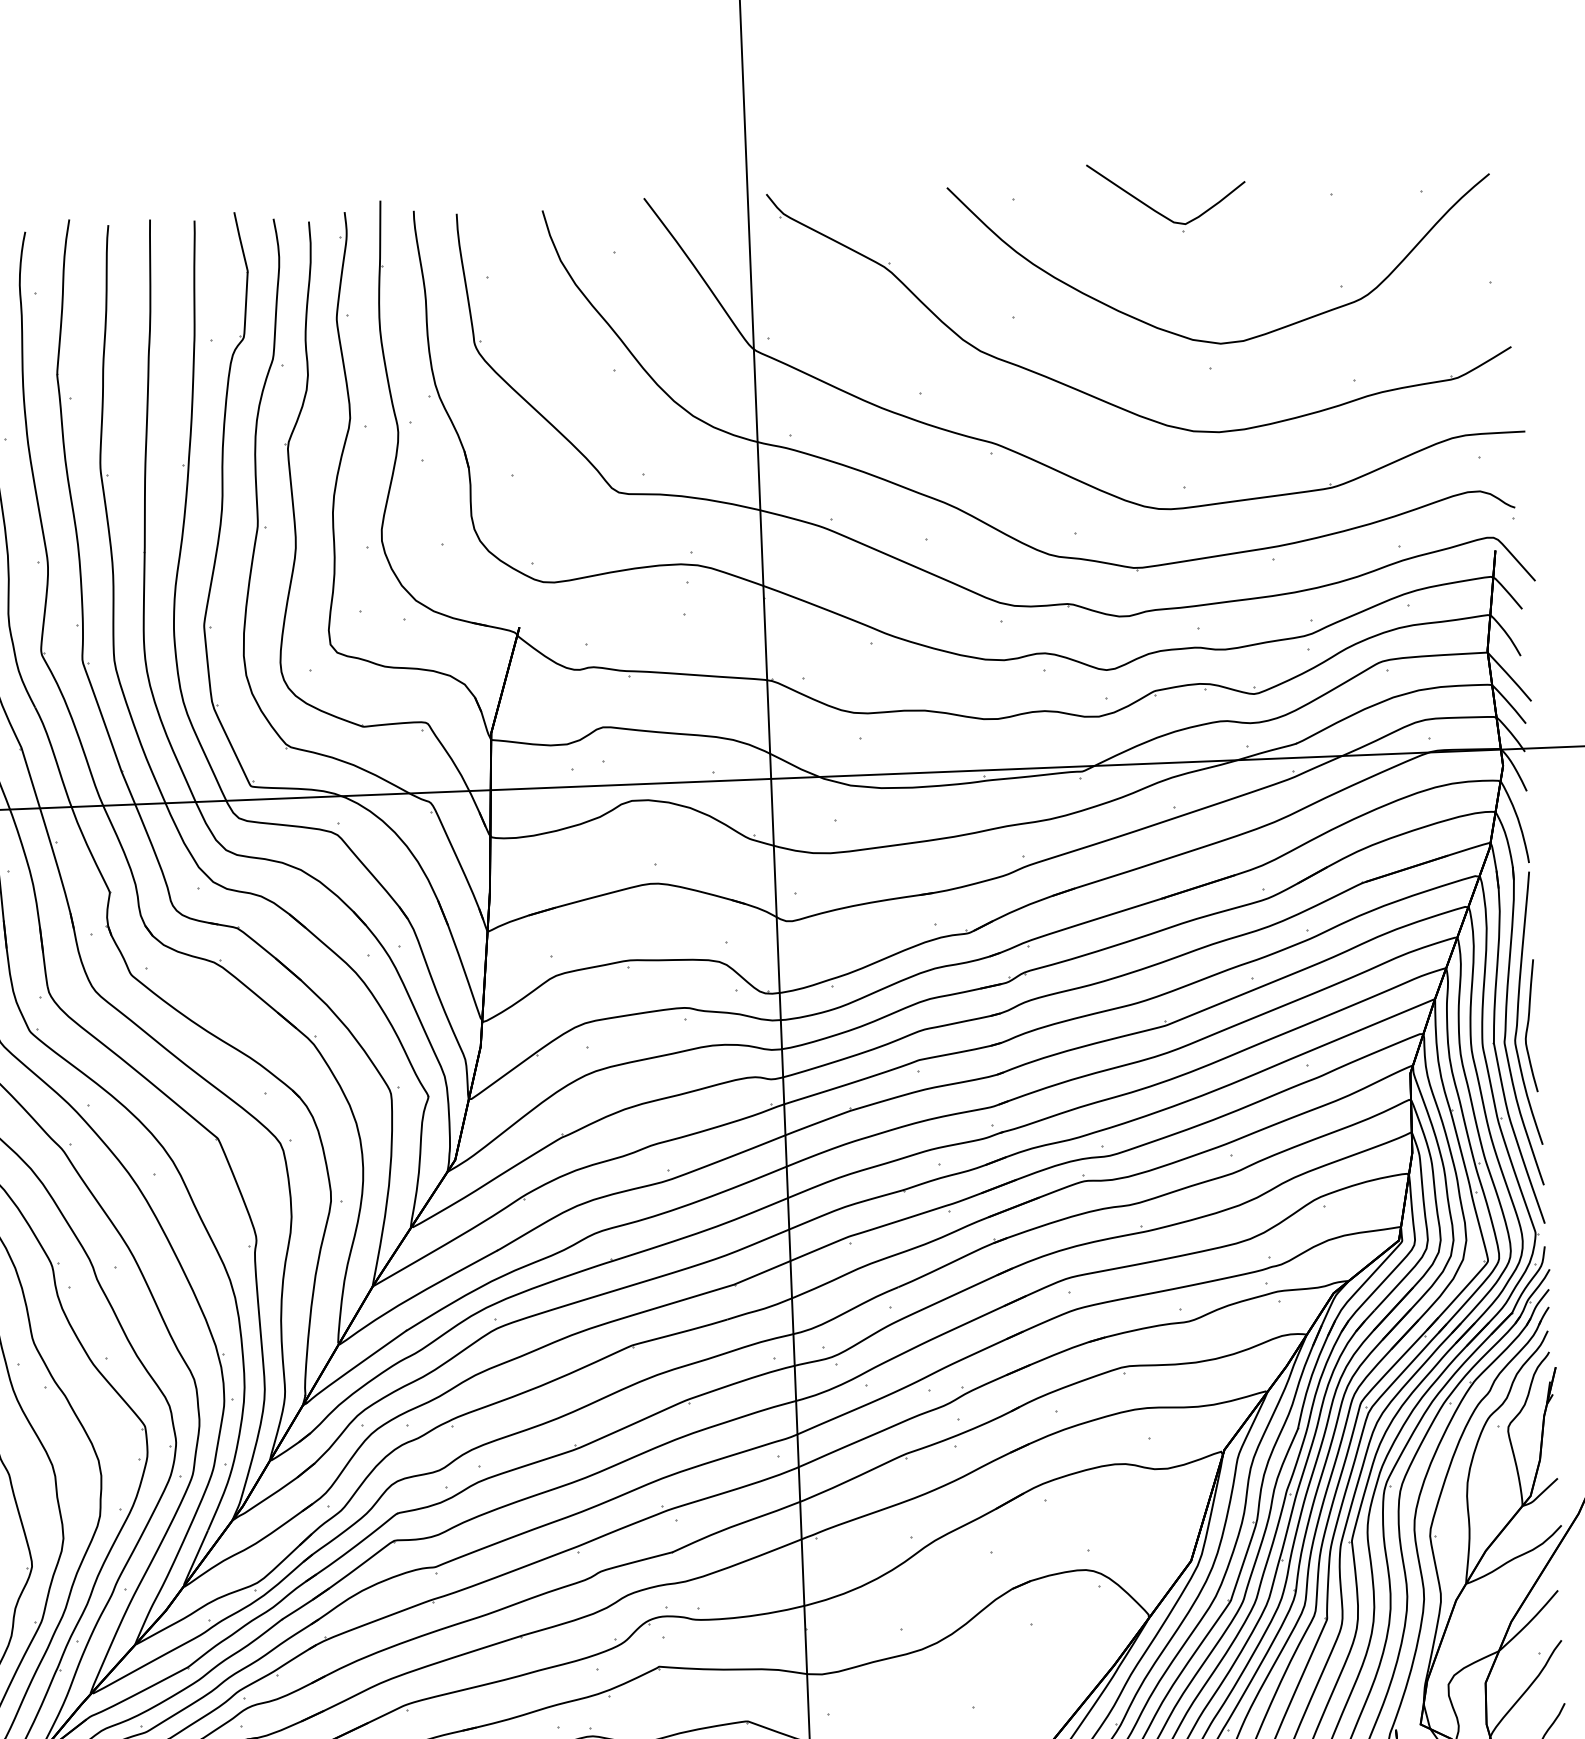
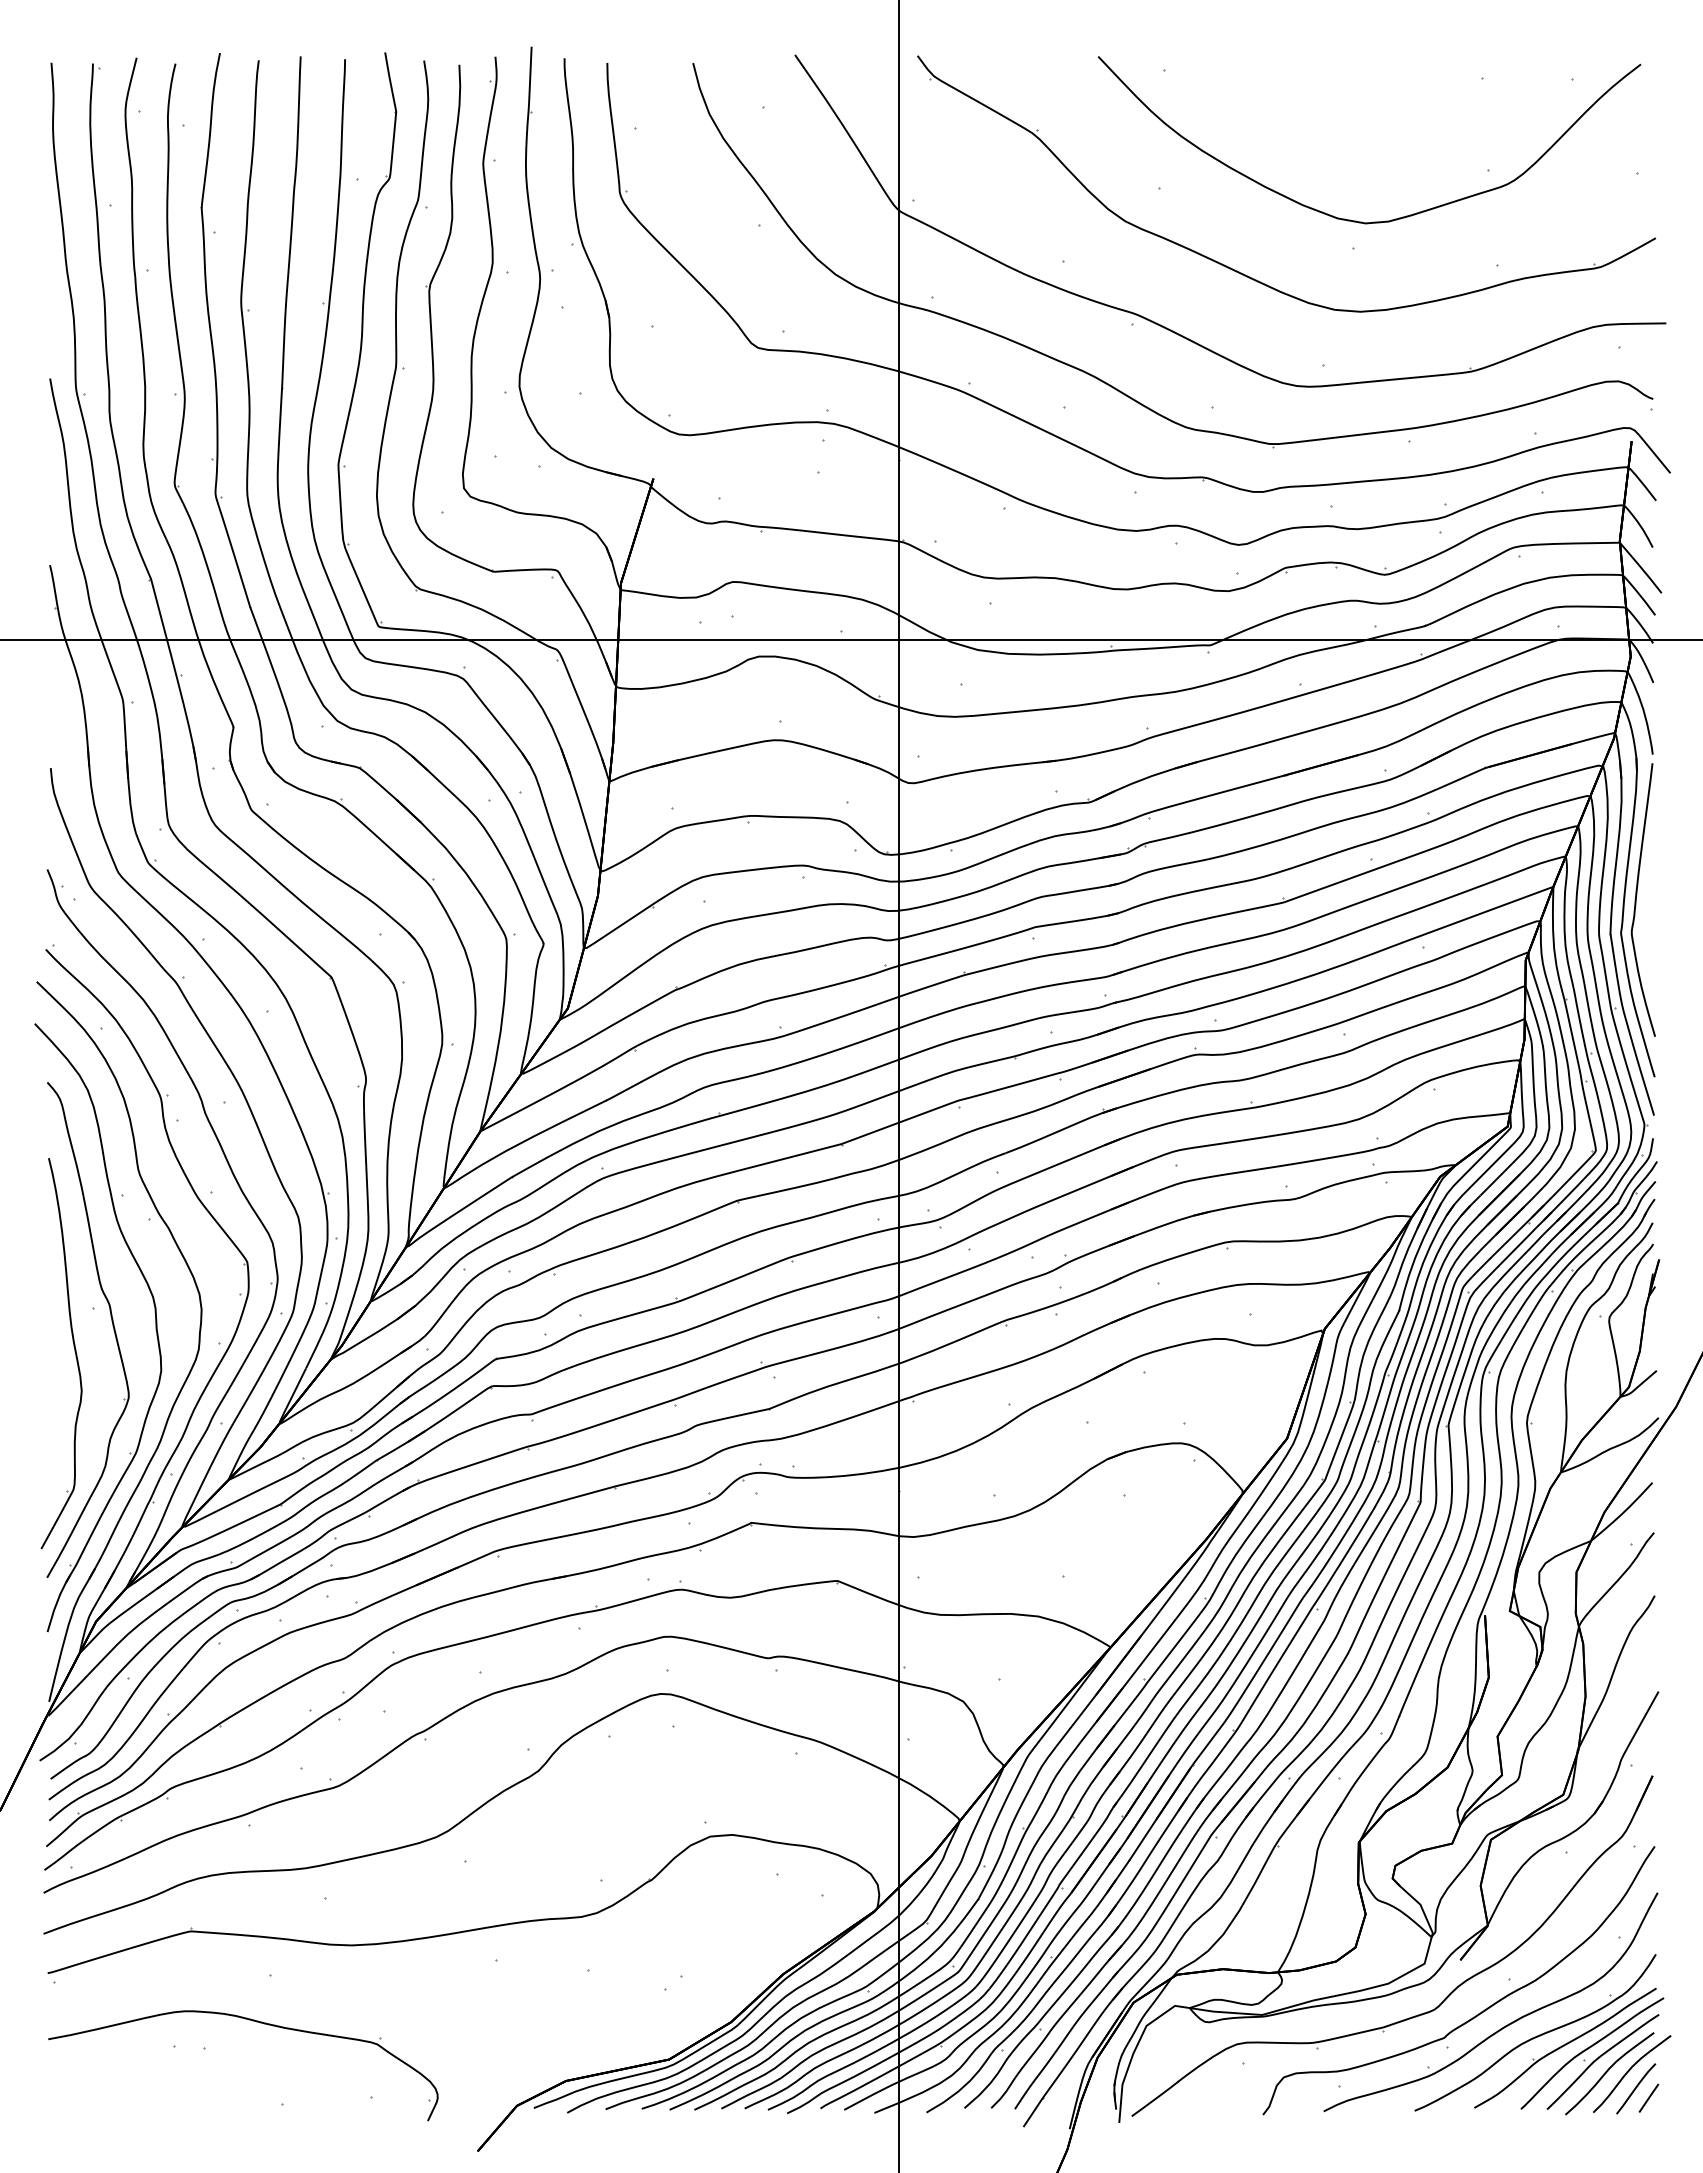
part: (1159, 212) -> (1309, 89), removed
curve: (1528, 1026) -> (1645, 917), removed

